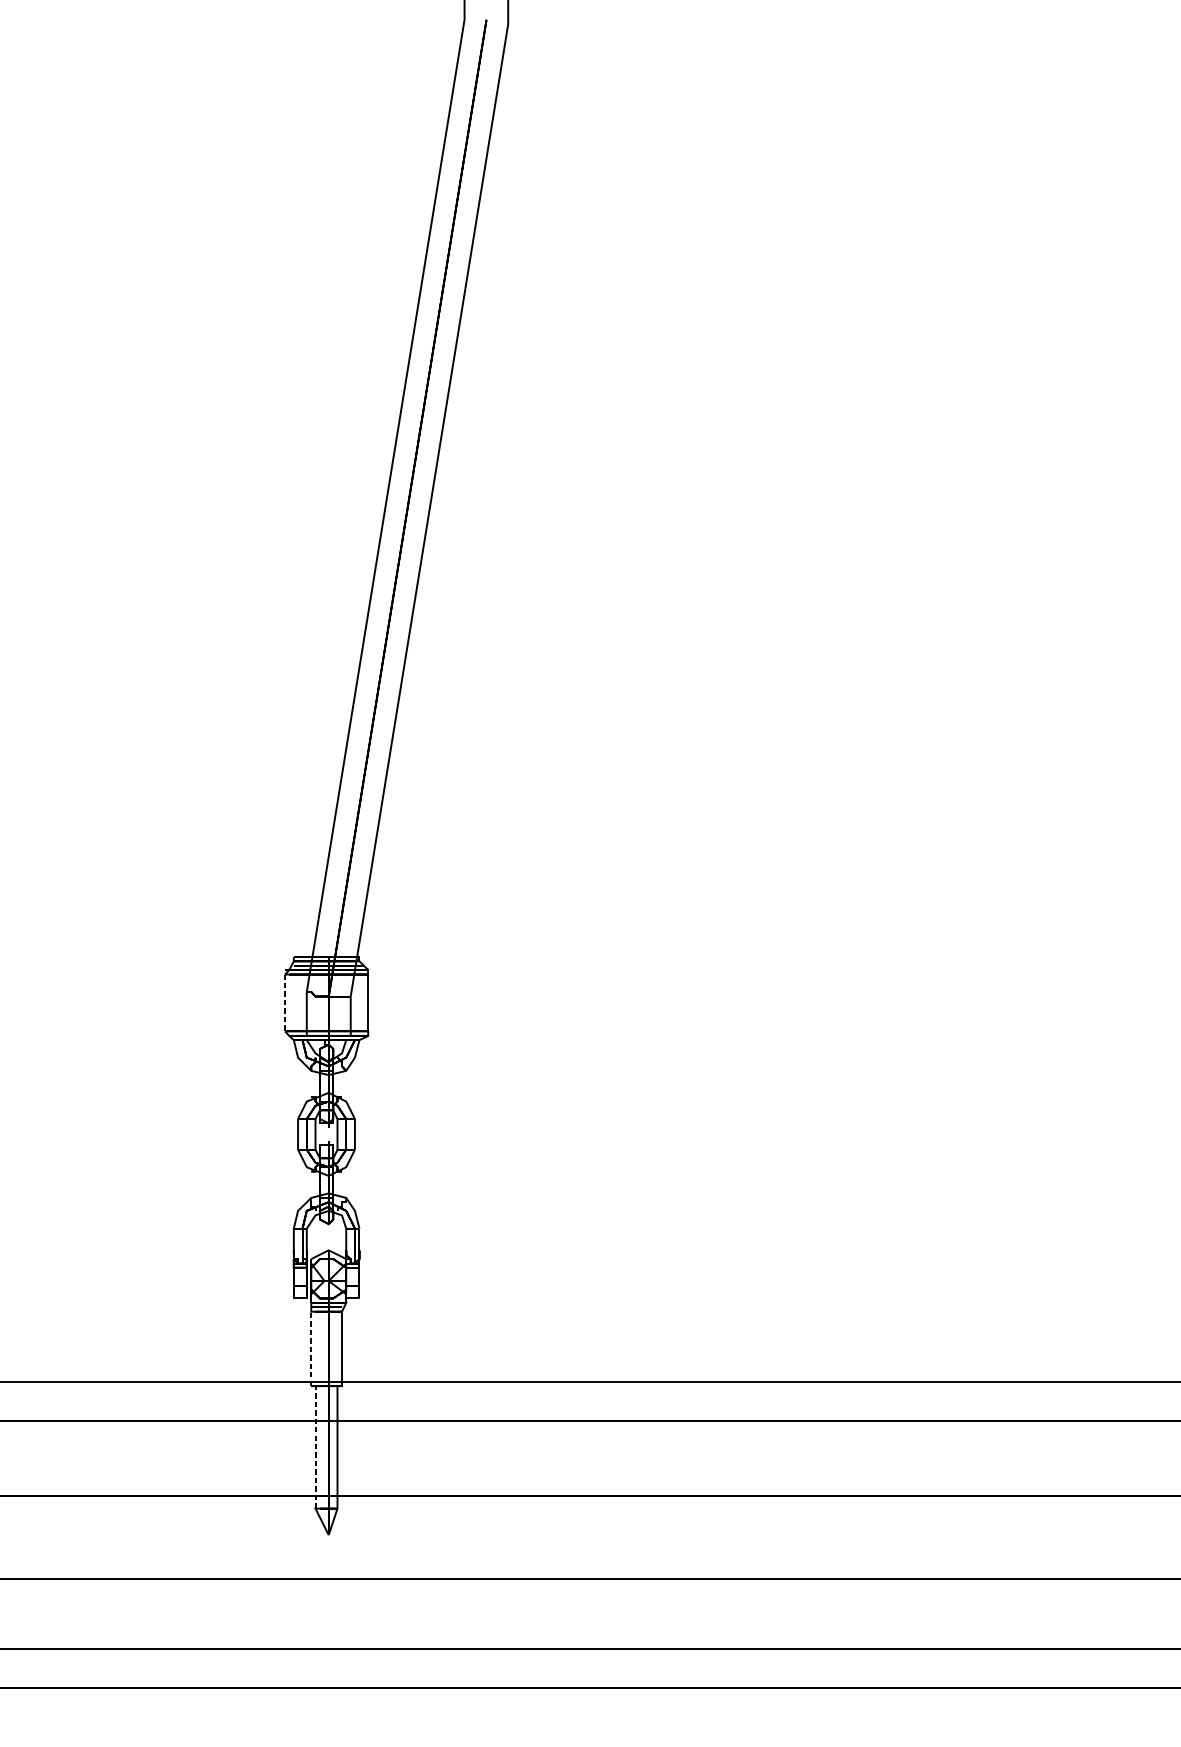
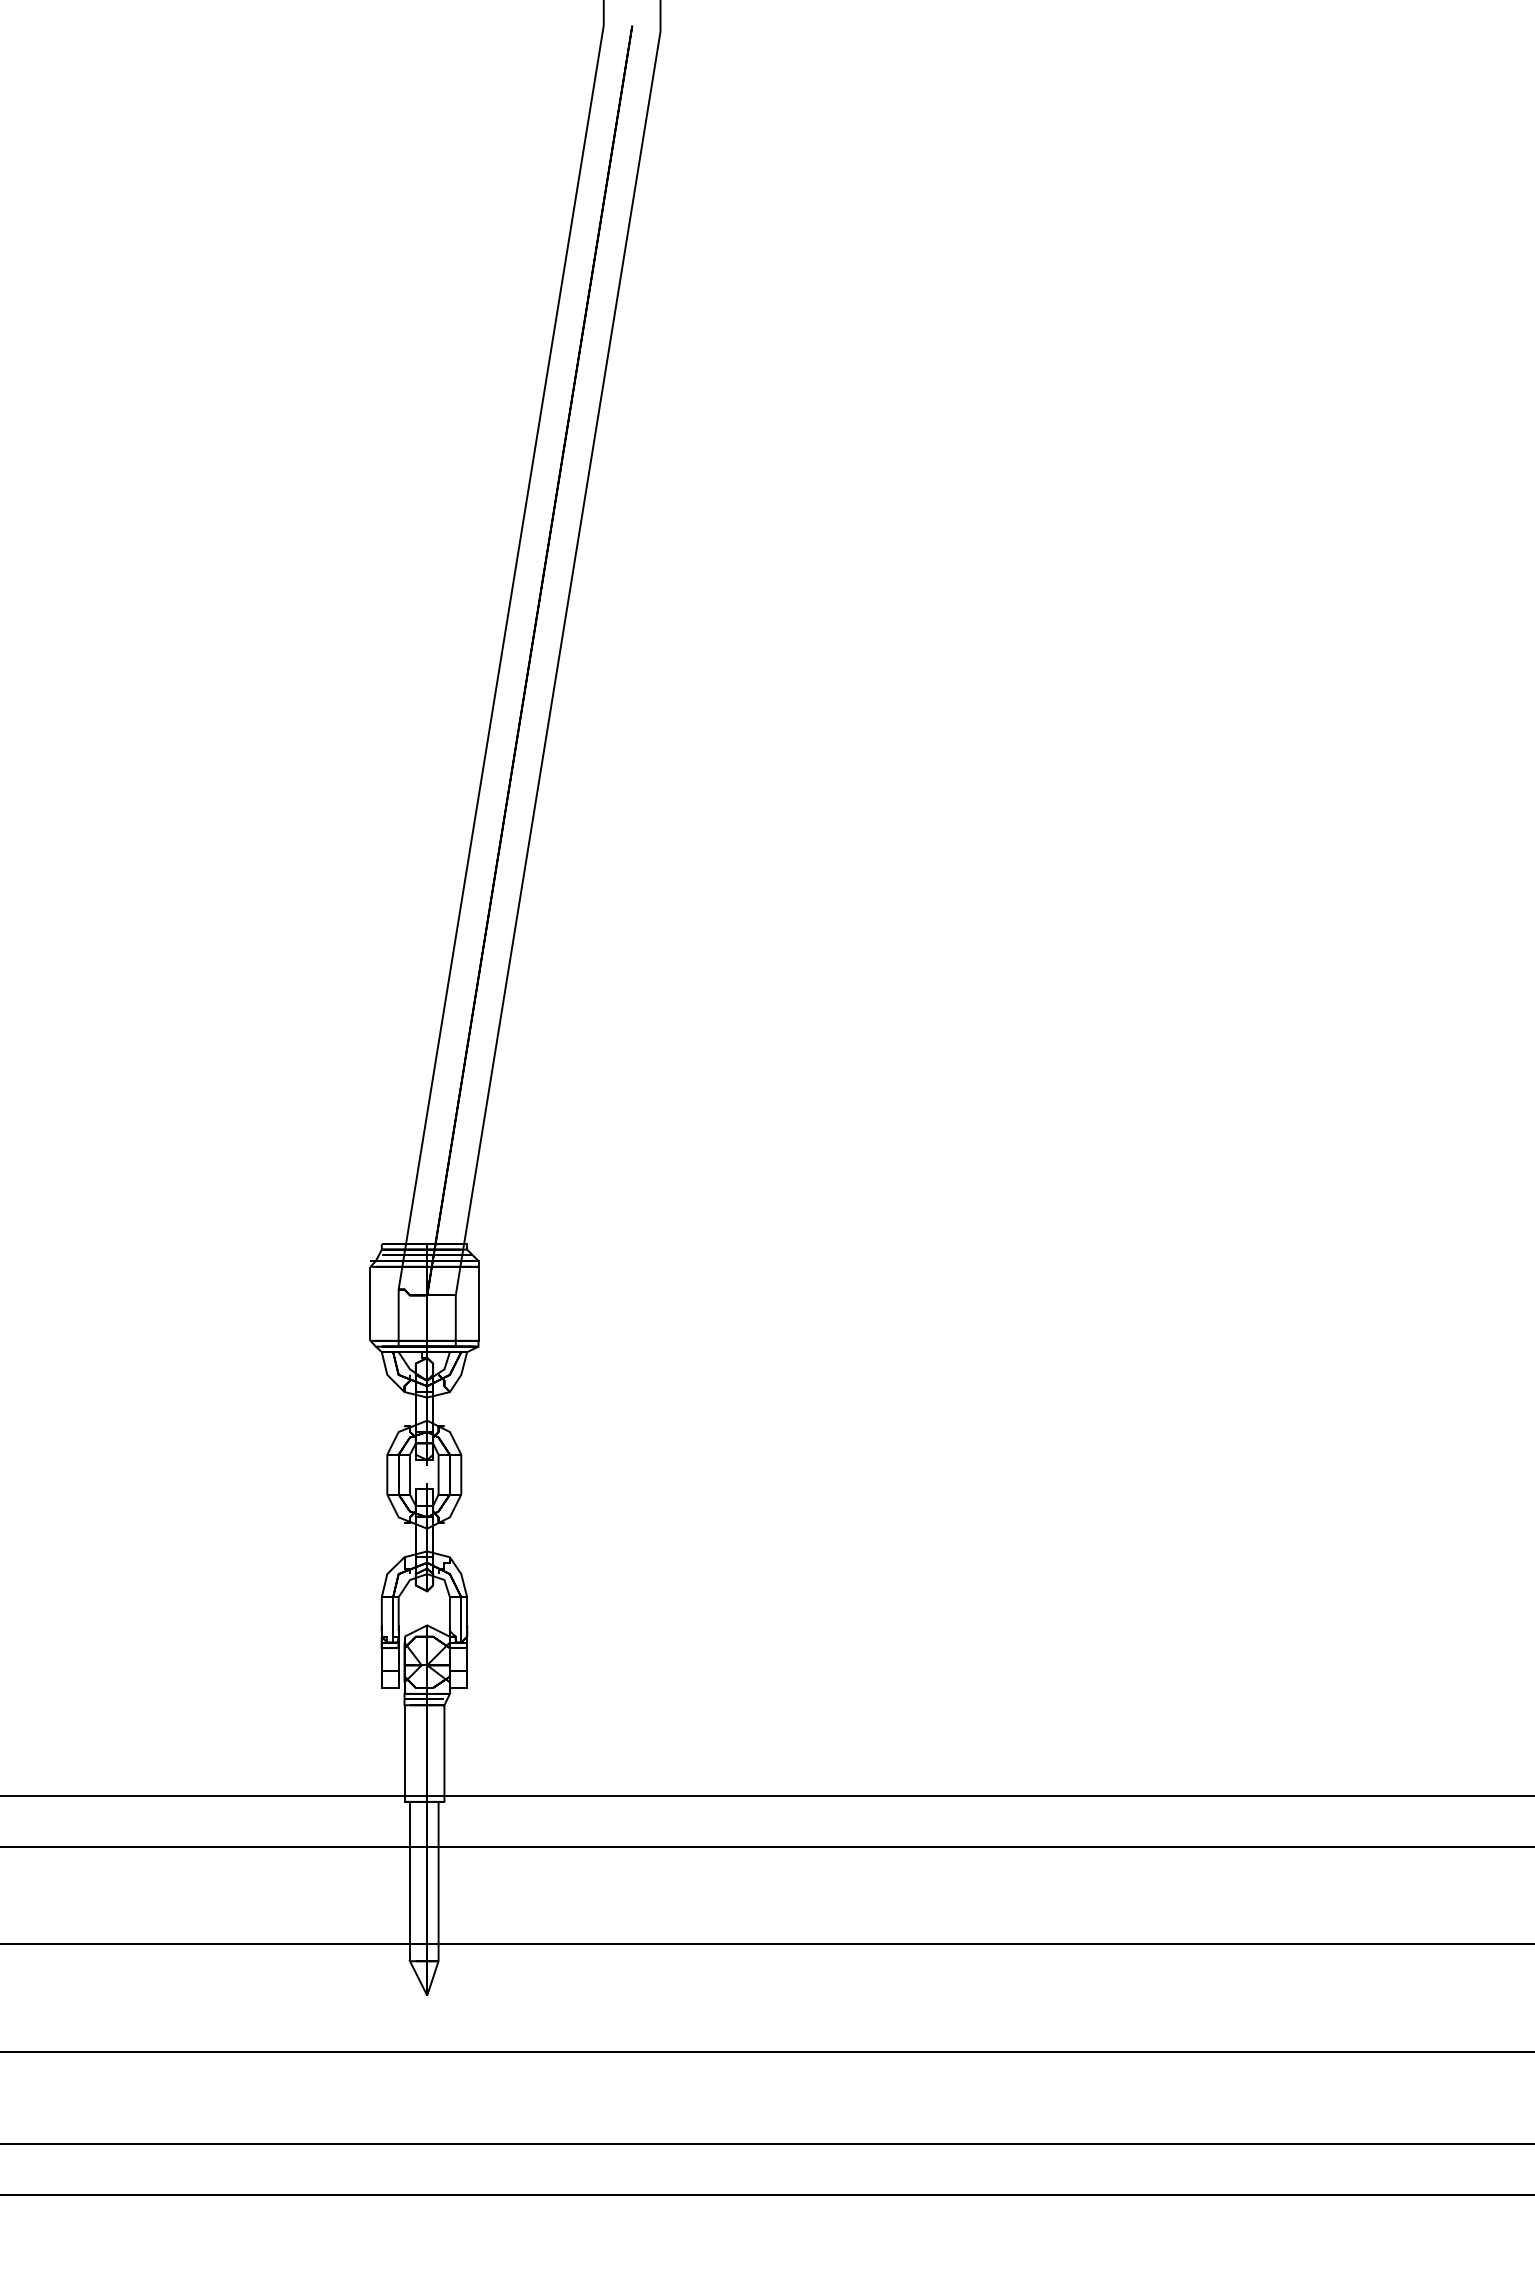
line: (285, 1002) -> (370, 1303), dashed -> solid
line: (315, 1406) -> (410, 1828), dashed -> solid

